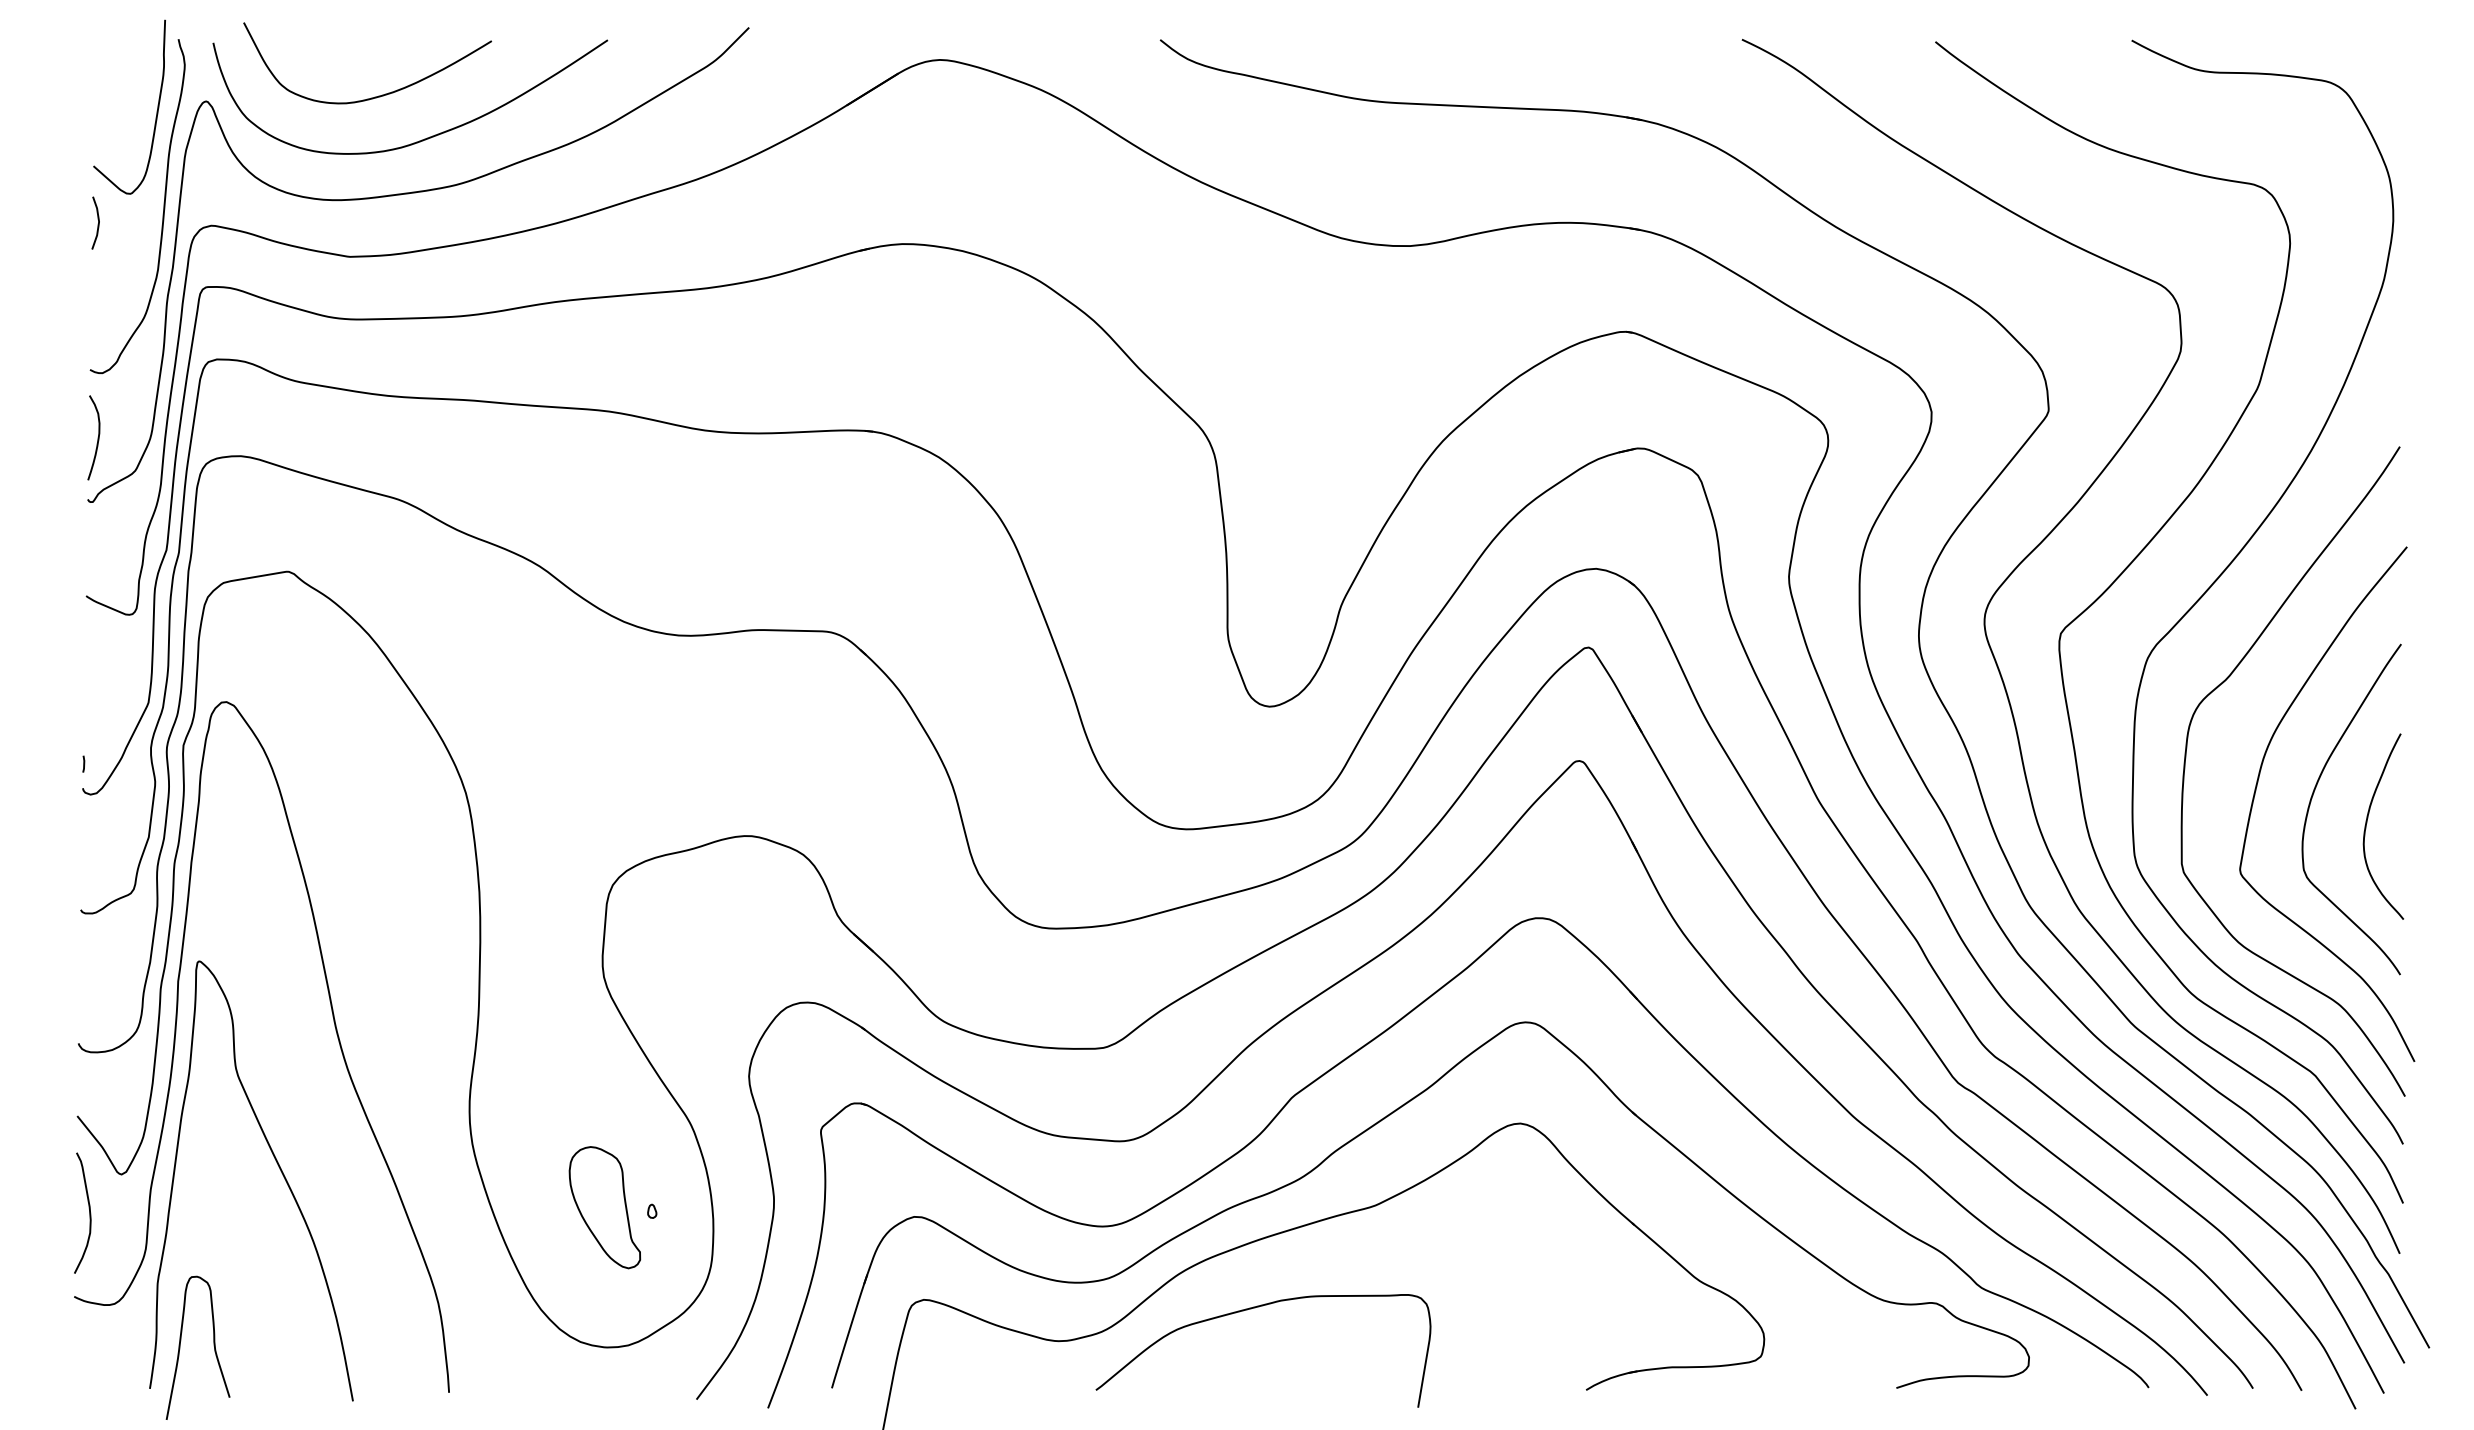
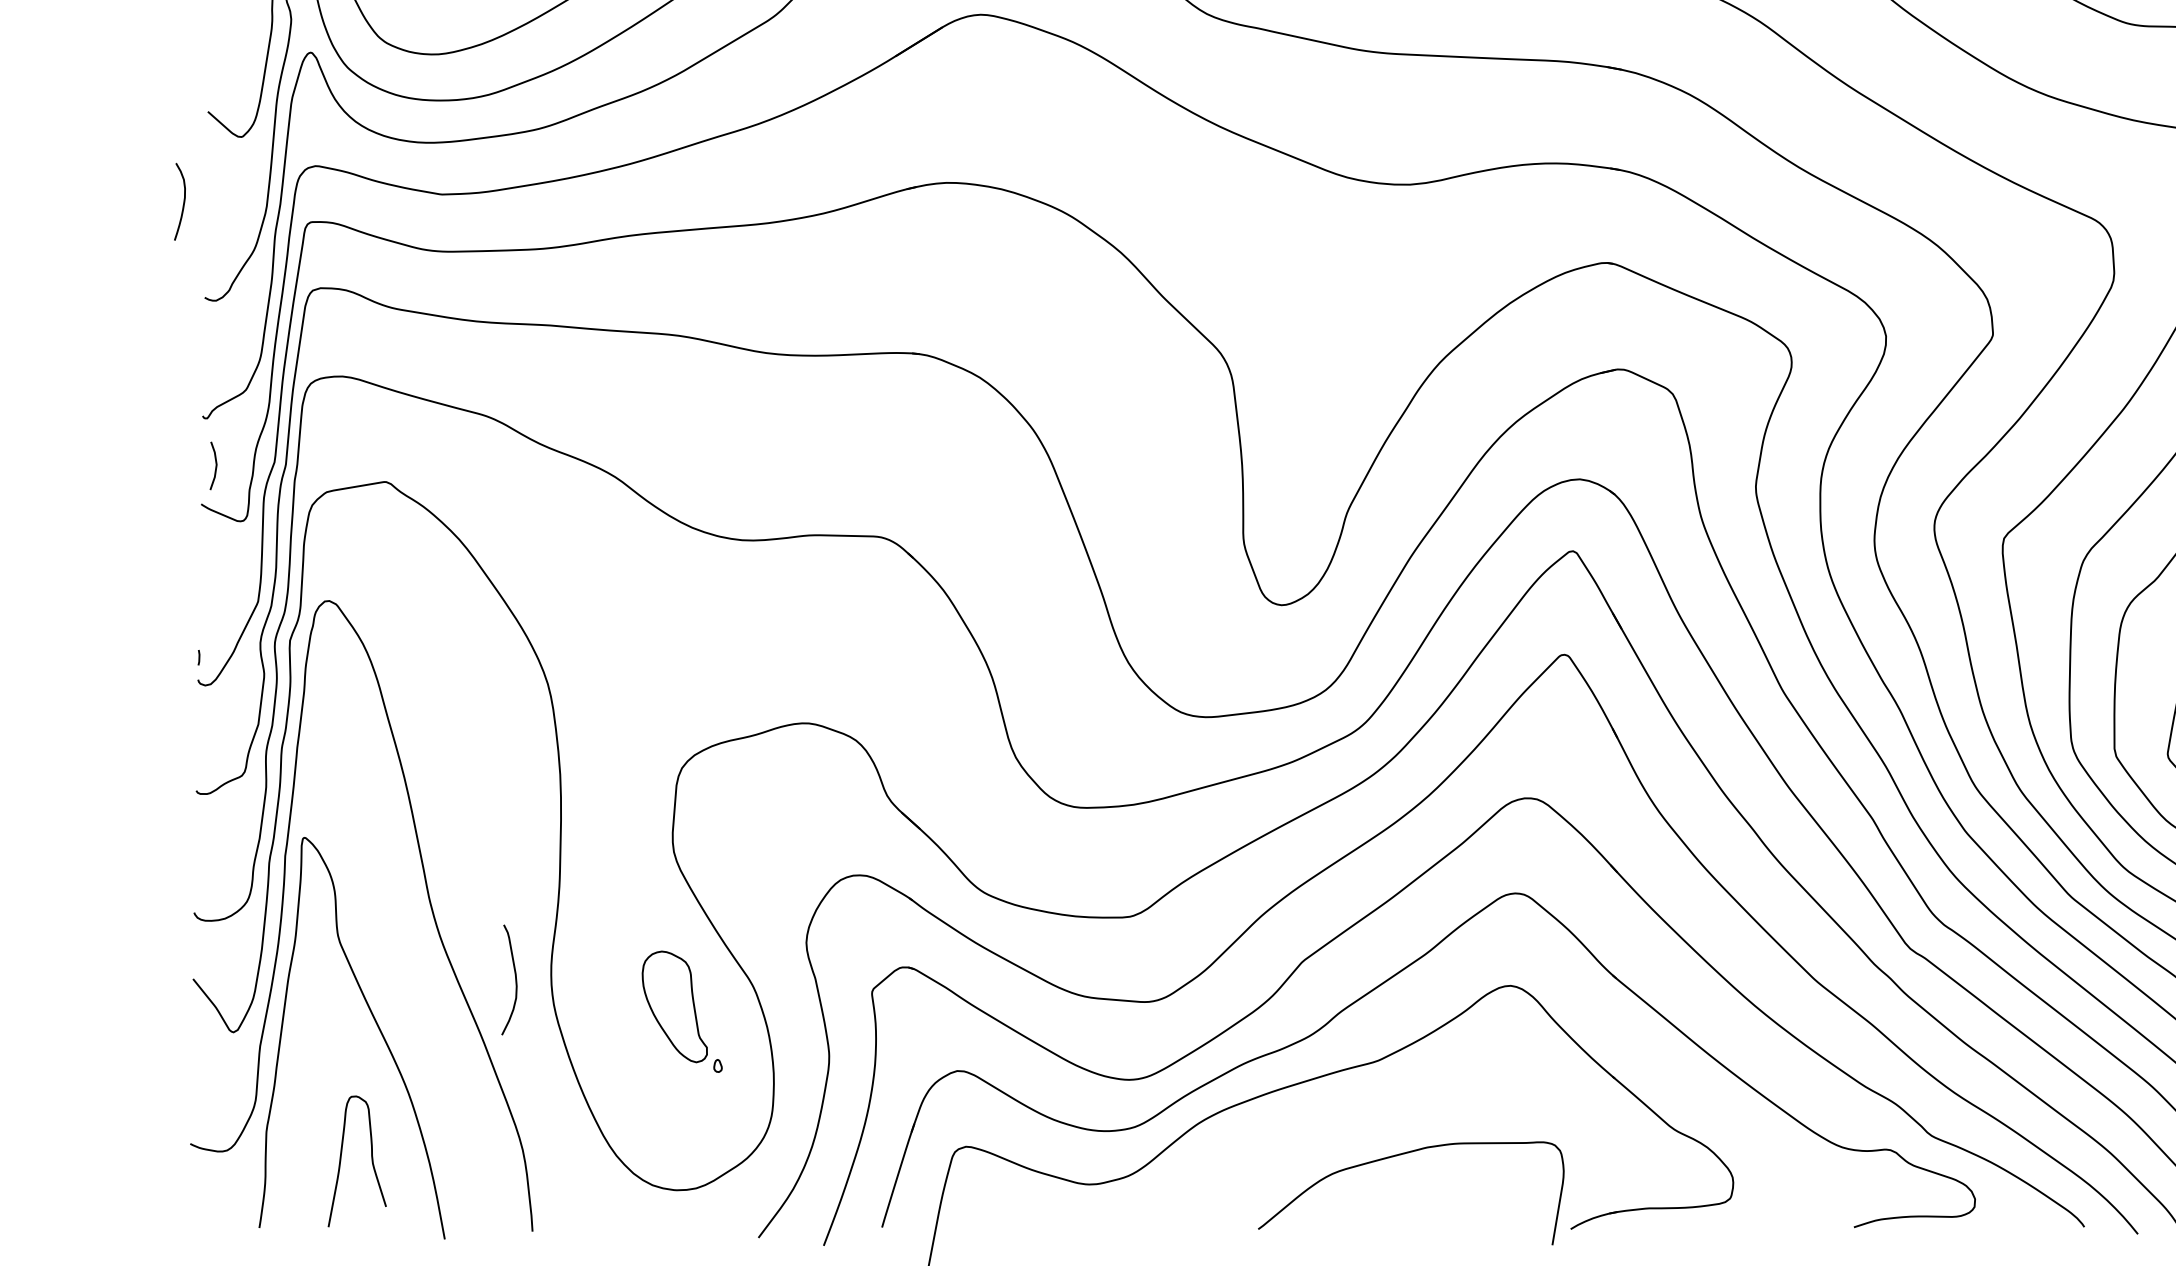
curve: (97, 224) -> (215, 467), moved
curve: (97, 437) -> (183, 201), moved
part: (604, 1207) -> (674, 1006), moved
curve: (89, 1212) -> (515, 979), moved
curve: (1251, 1309) -> (1400, 1155), moved
curve: (213, 1345) -> (371, 1159), moved

